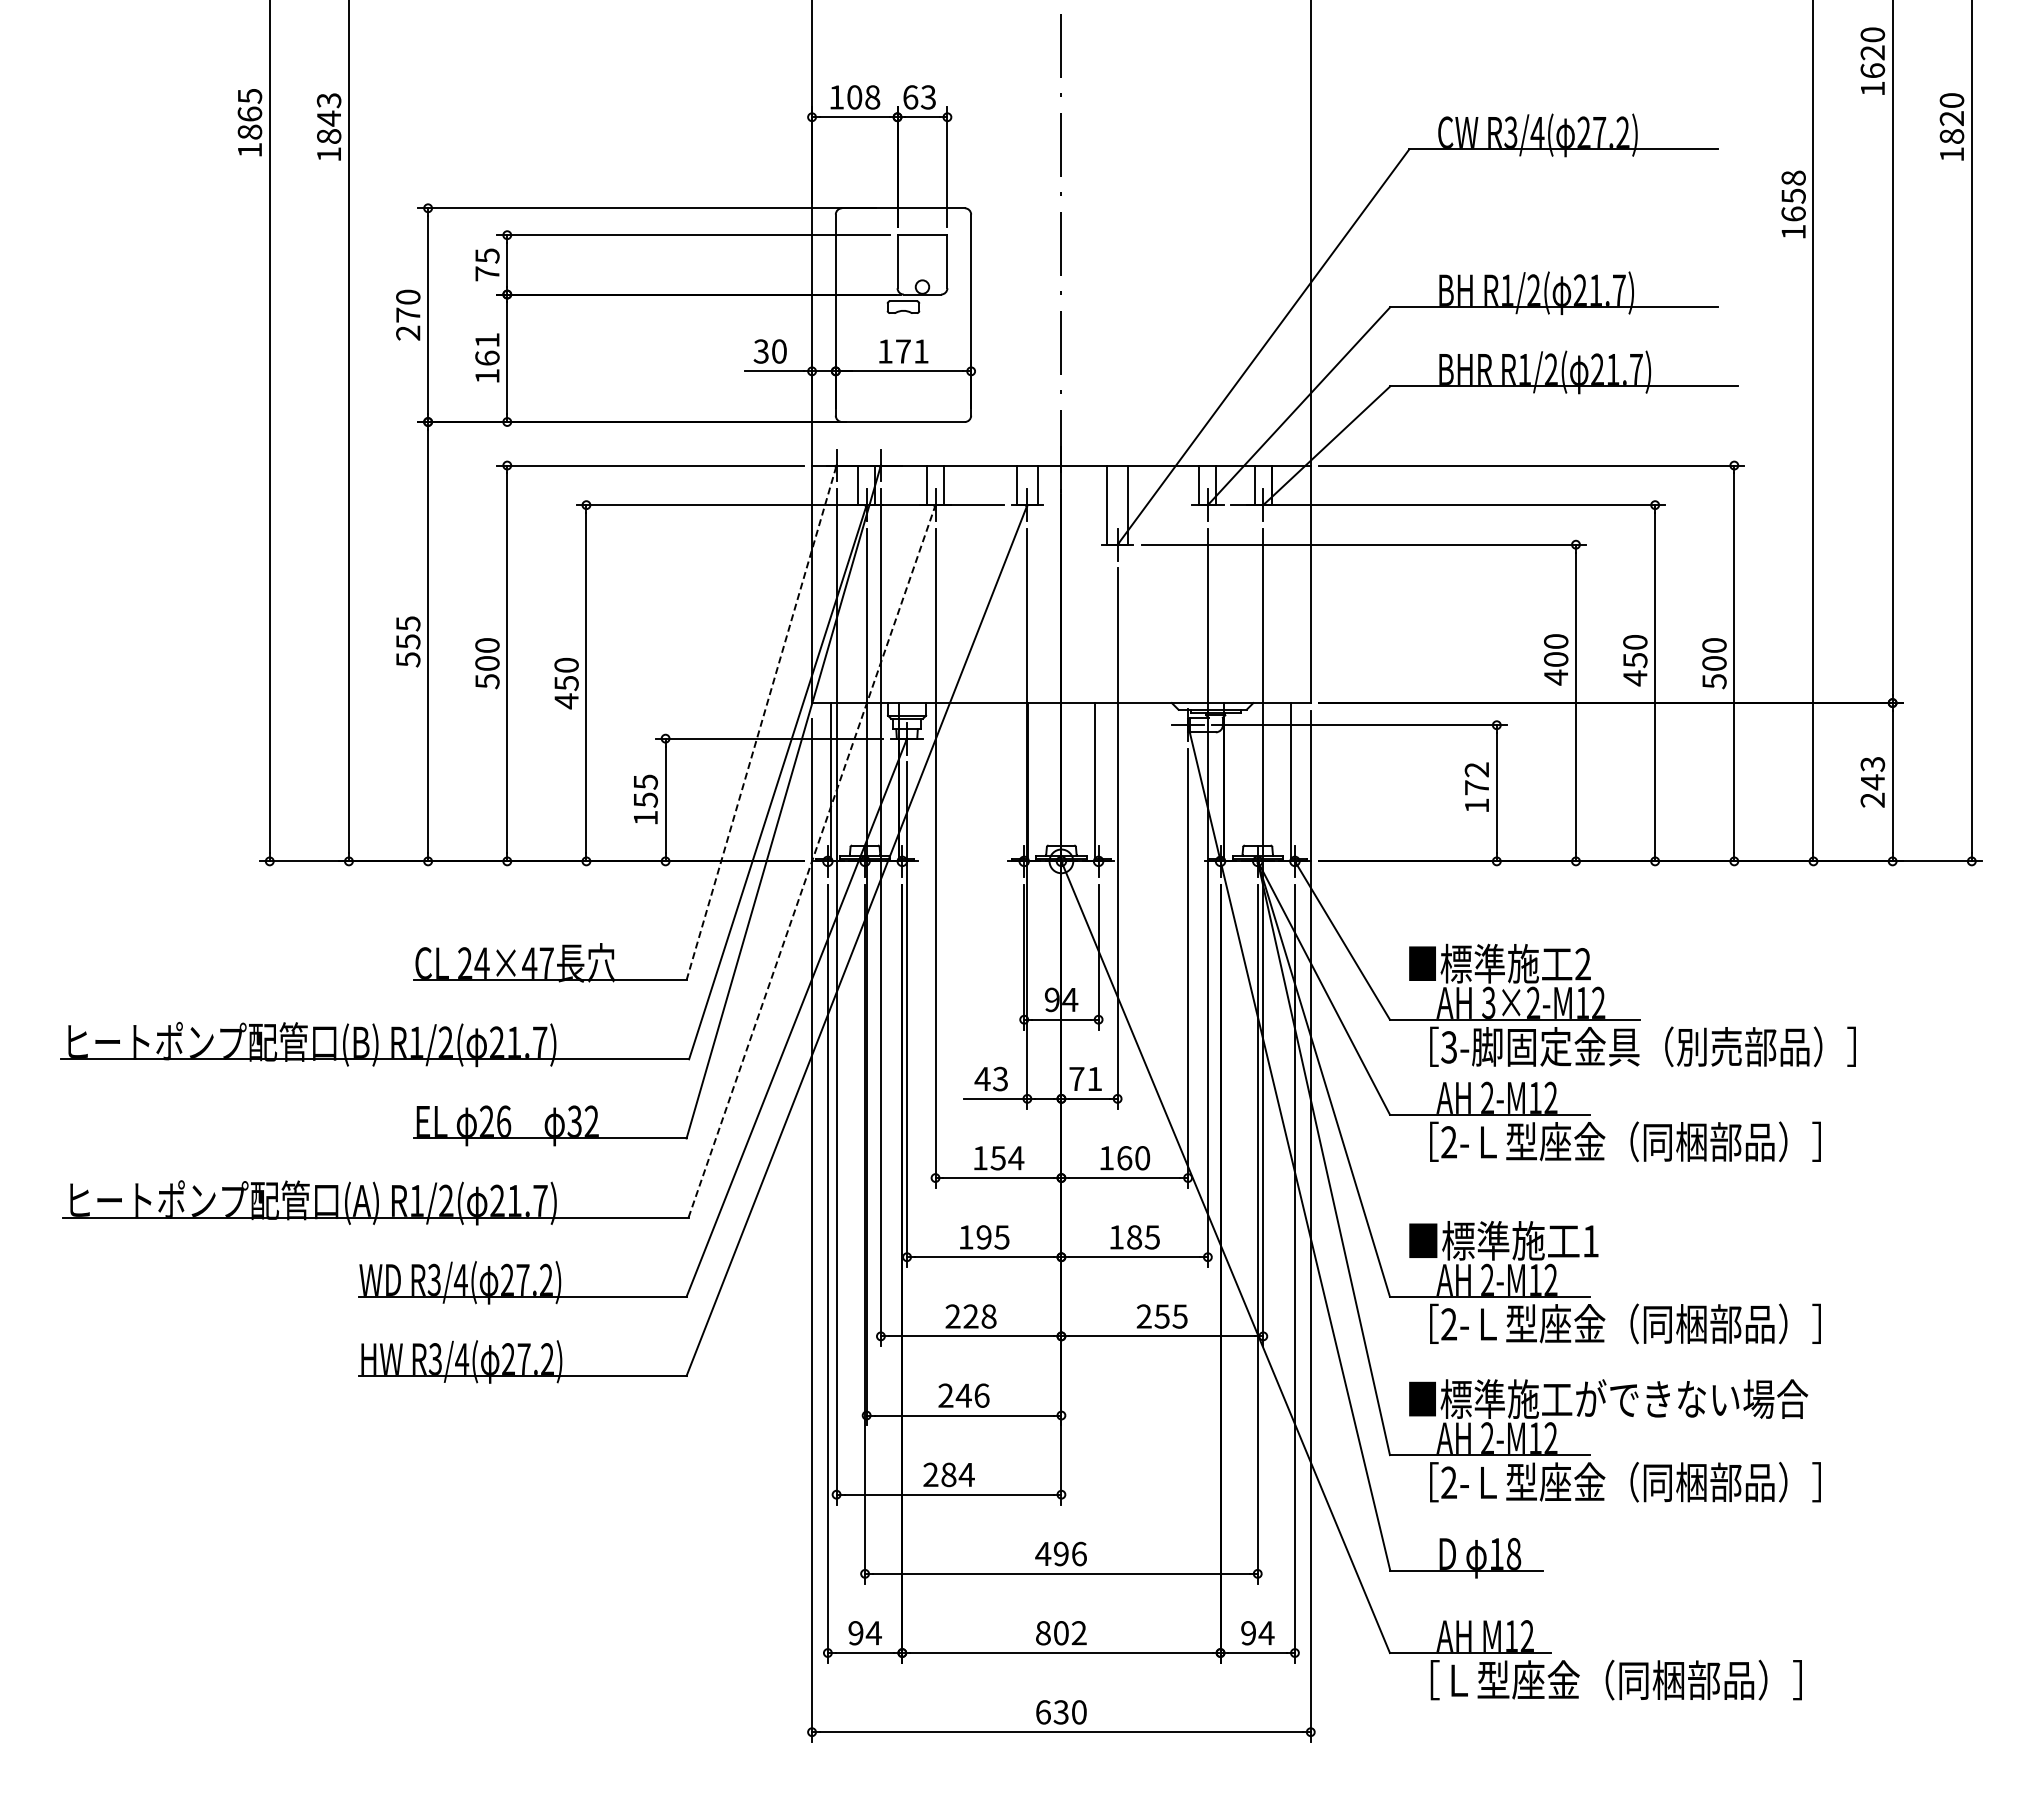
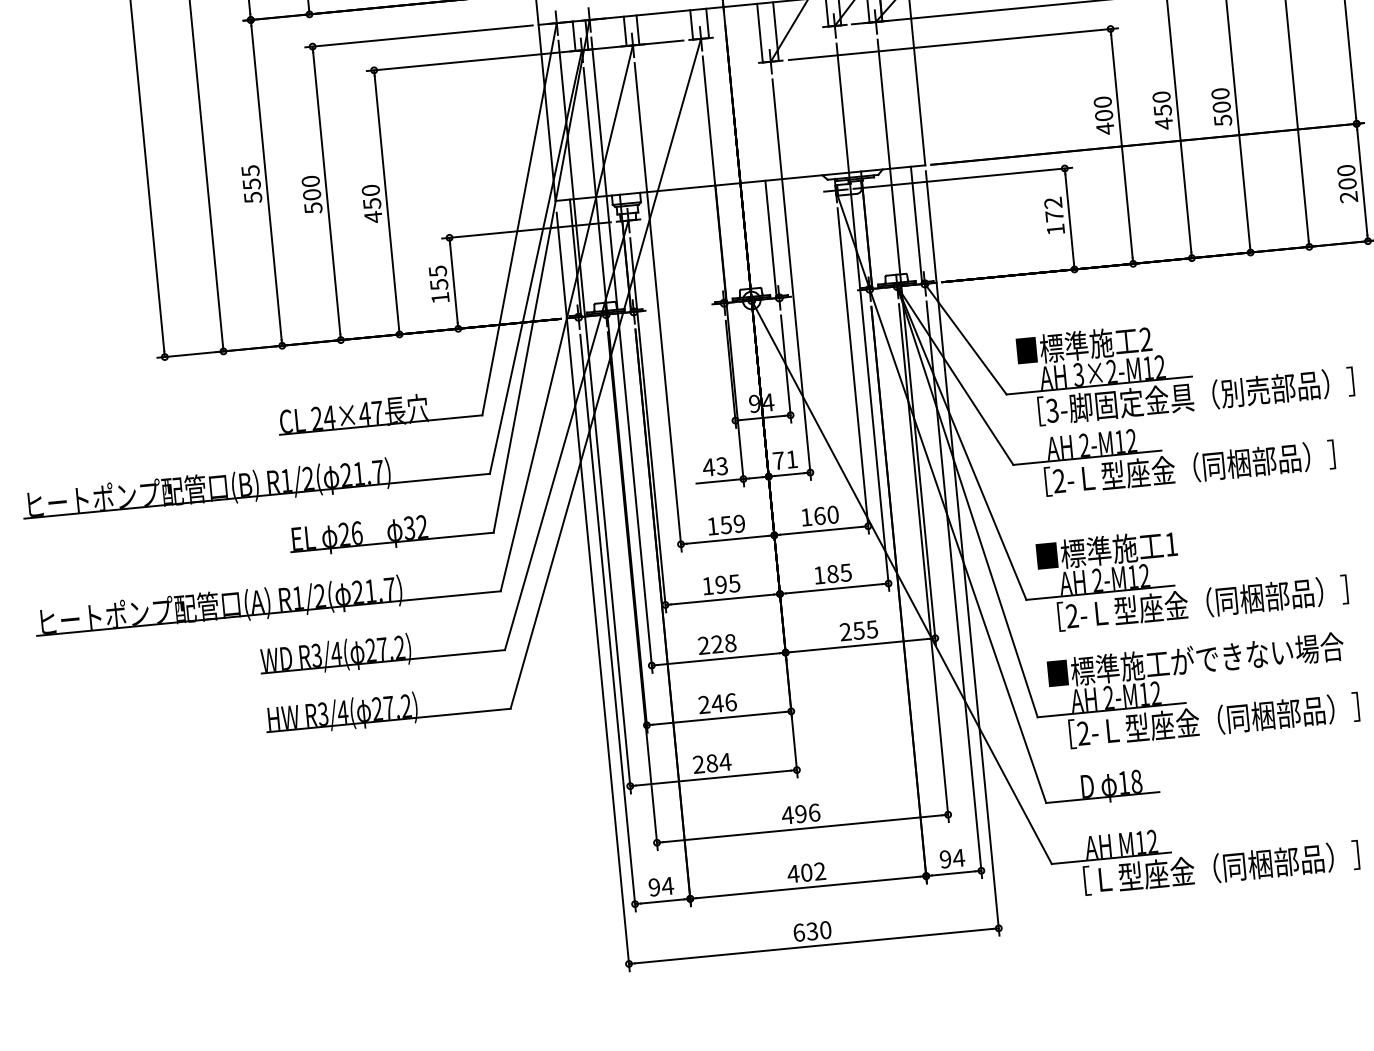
line: (761, 722) -> (519, 218), dashed -> solid
text: (1872, 773) -> (1346, 177), 243 -> 200
line: (812, 860) -> (567, 317), dashed -> solid
text: (1016, 1158) -> (739, 524), 154 -> 159
text: (1043, 1633) -> (793, 874), 802 -> 402

